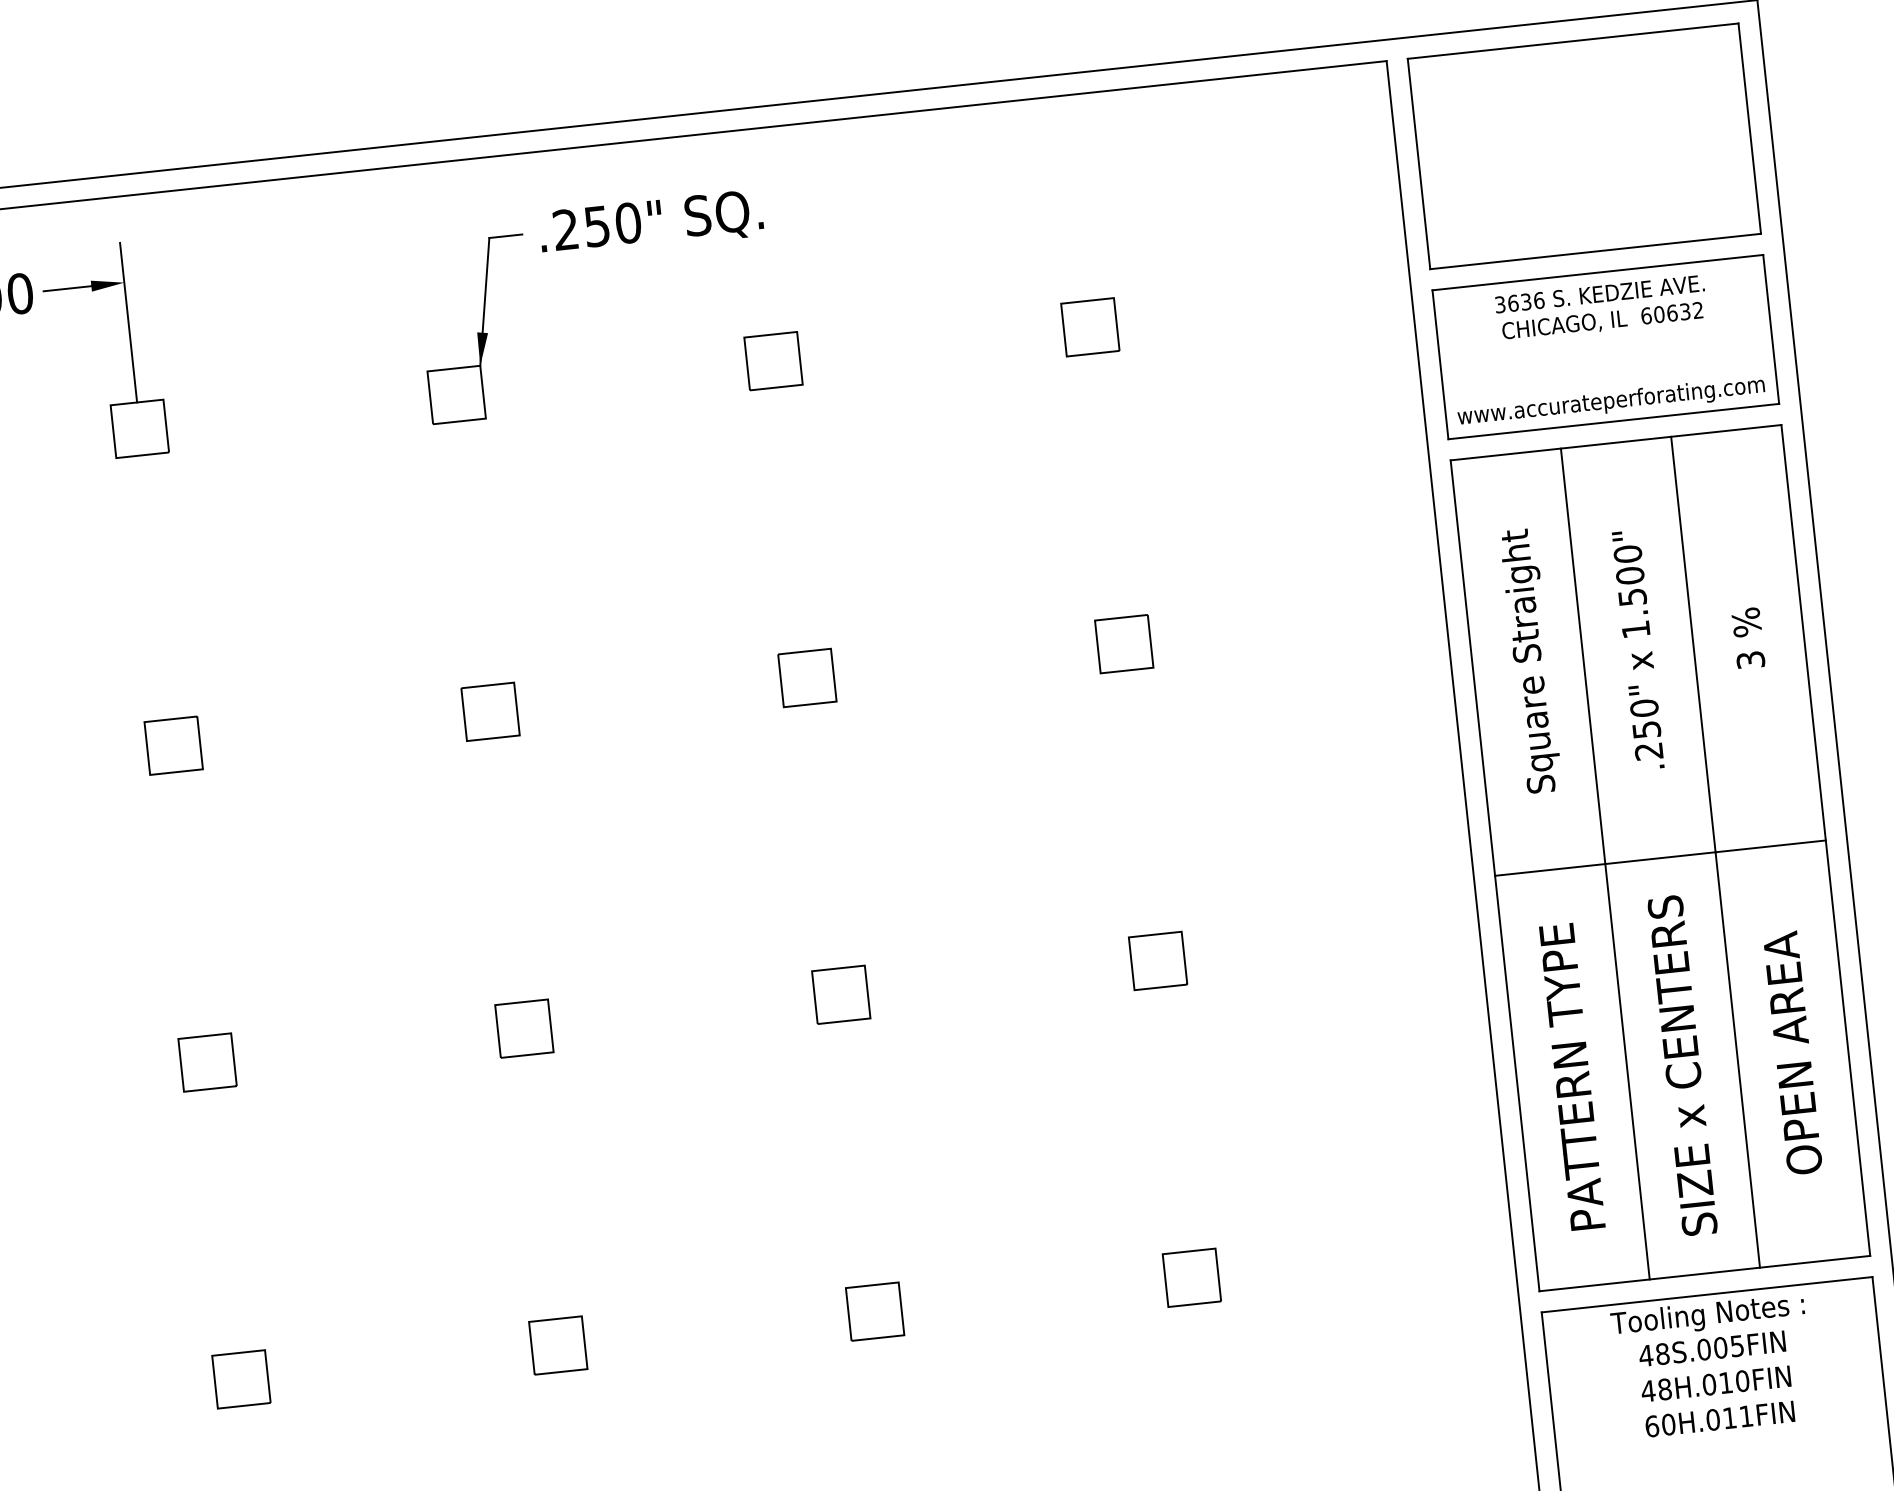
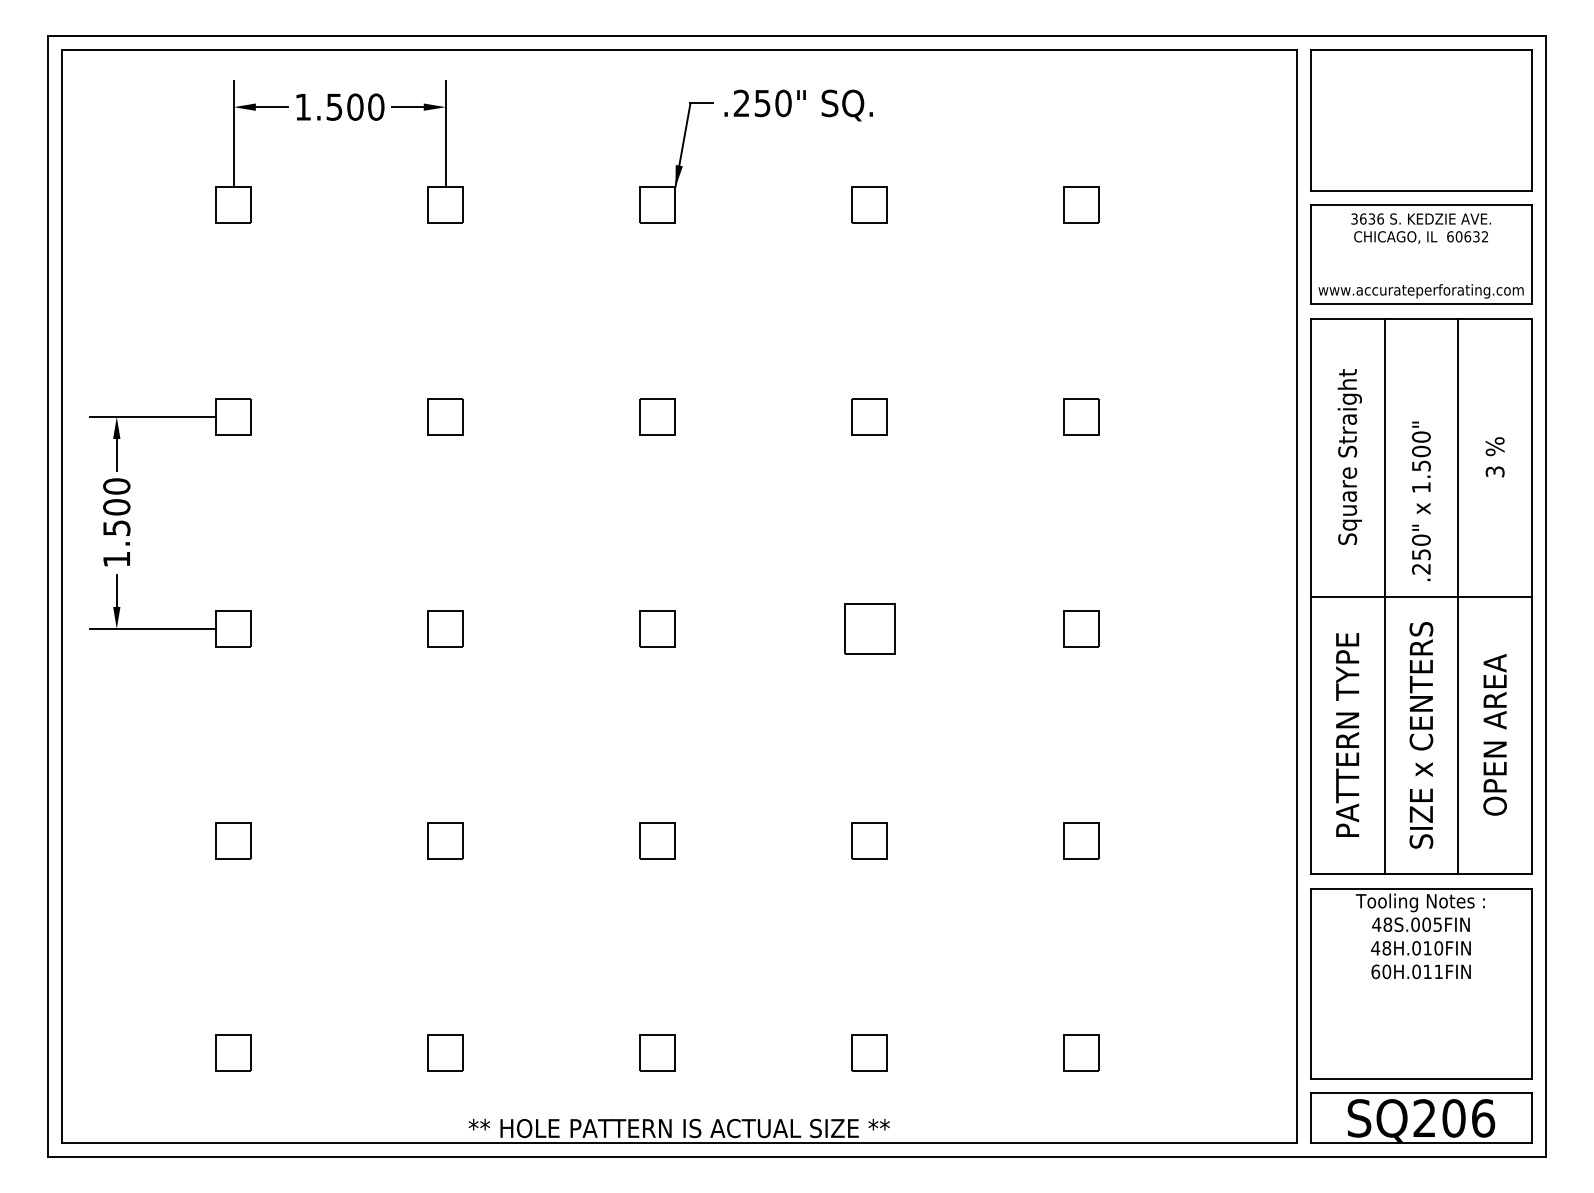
text: (1638, 648) -> (1421, 500), moved
part: (840, 994) -> (869, 628), size x1.4

